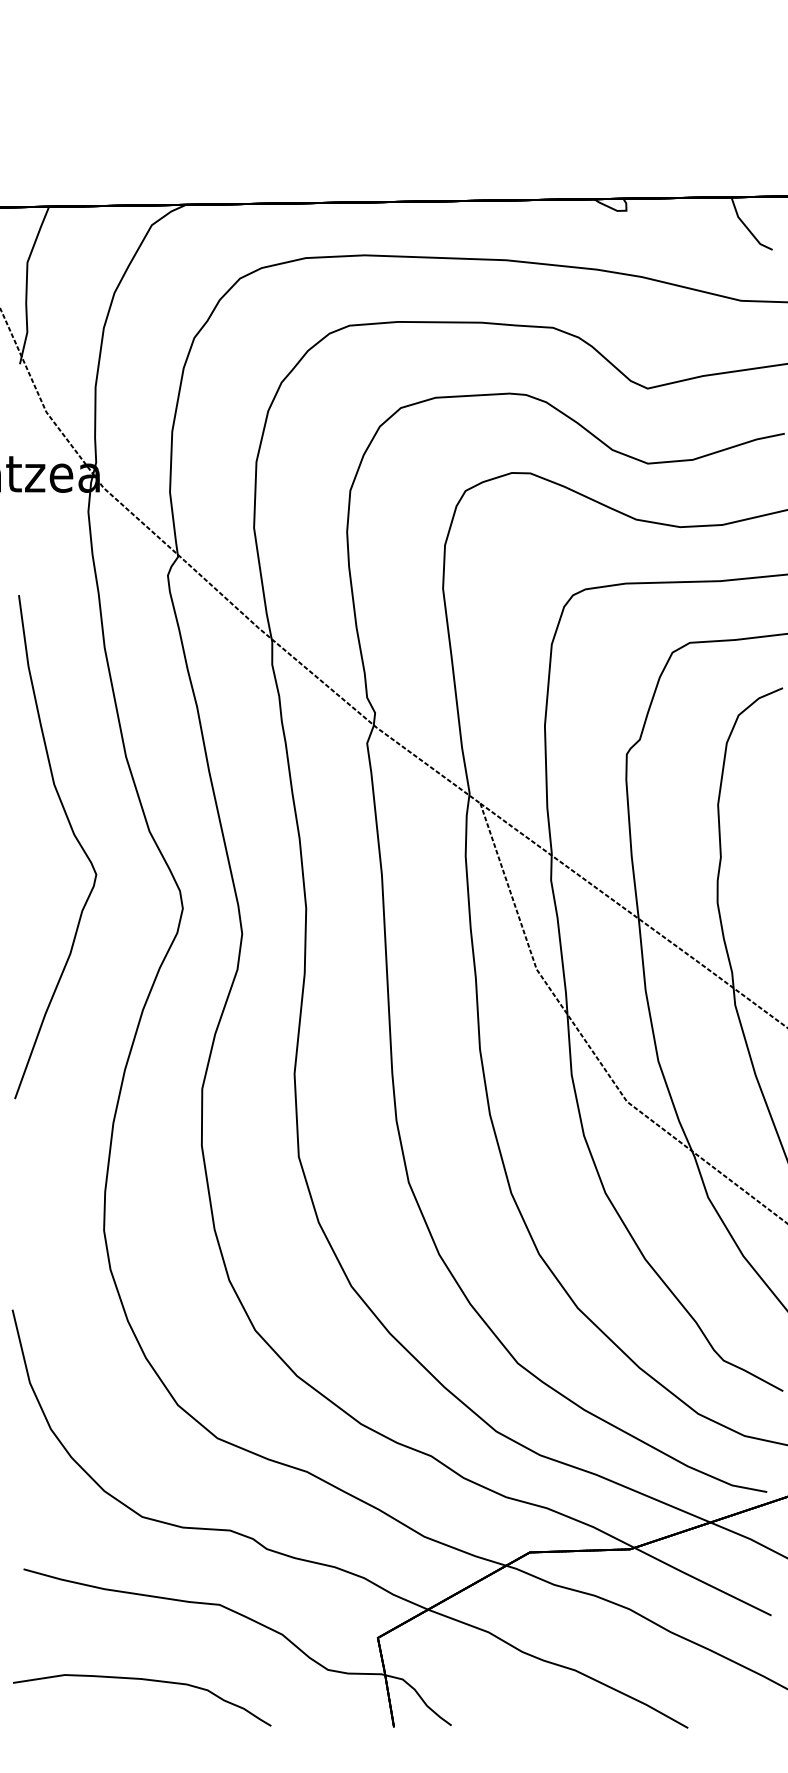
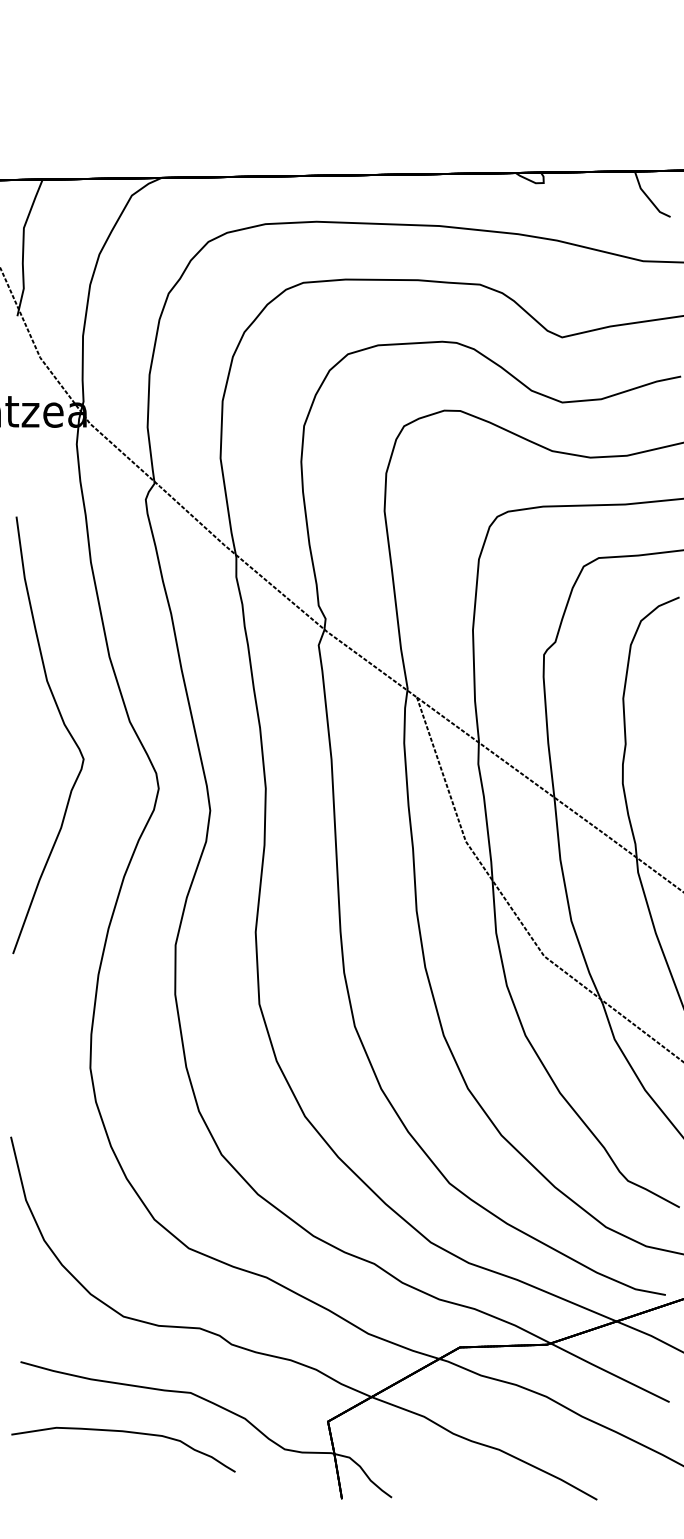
part: (142, 1680) -> (123, 1432), moved

